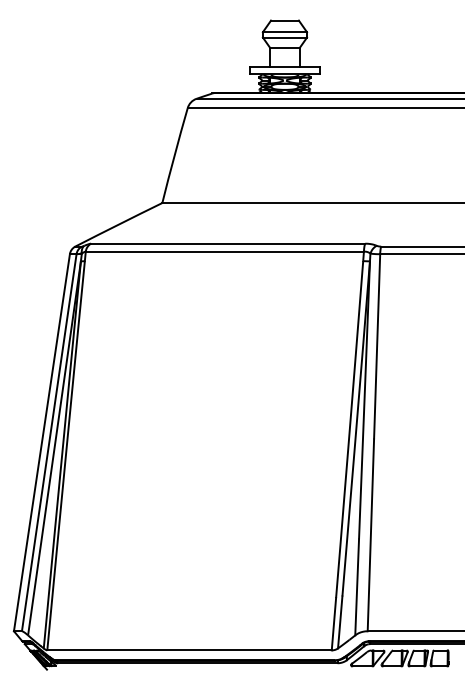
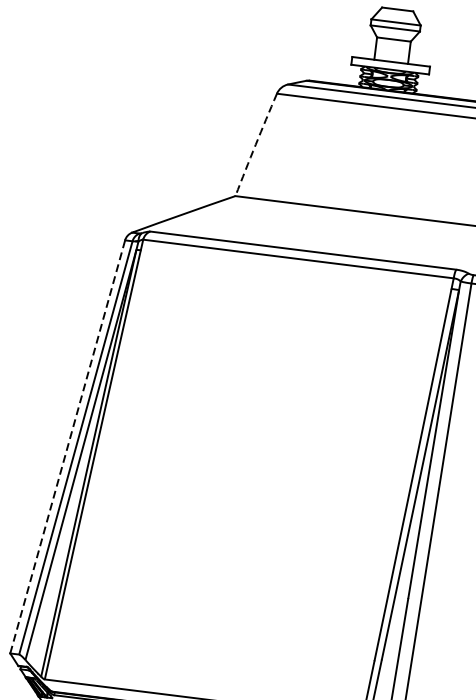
arc: (174, 155) -> (255, 144), solid -> dashed
line: (41, 442) -> (67, 446), solid -> dashed

